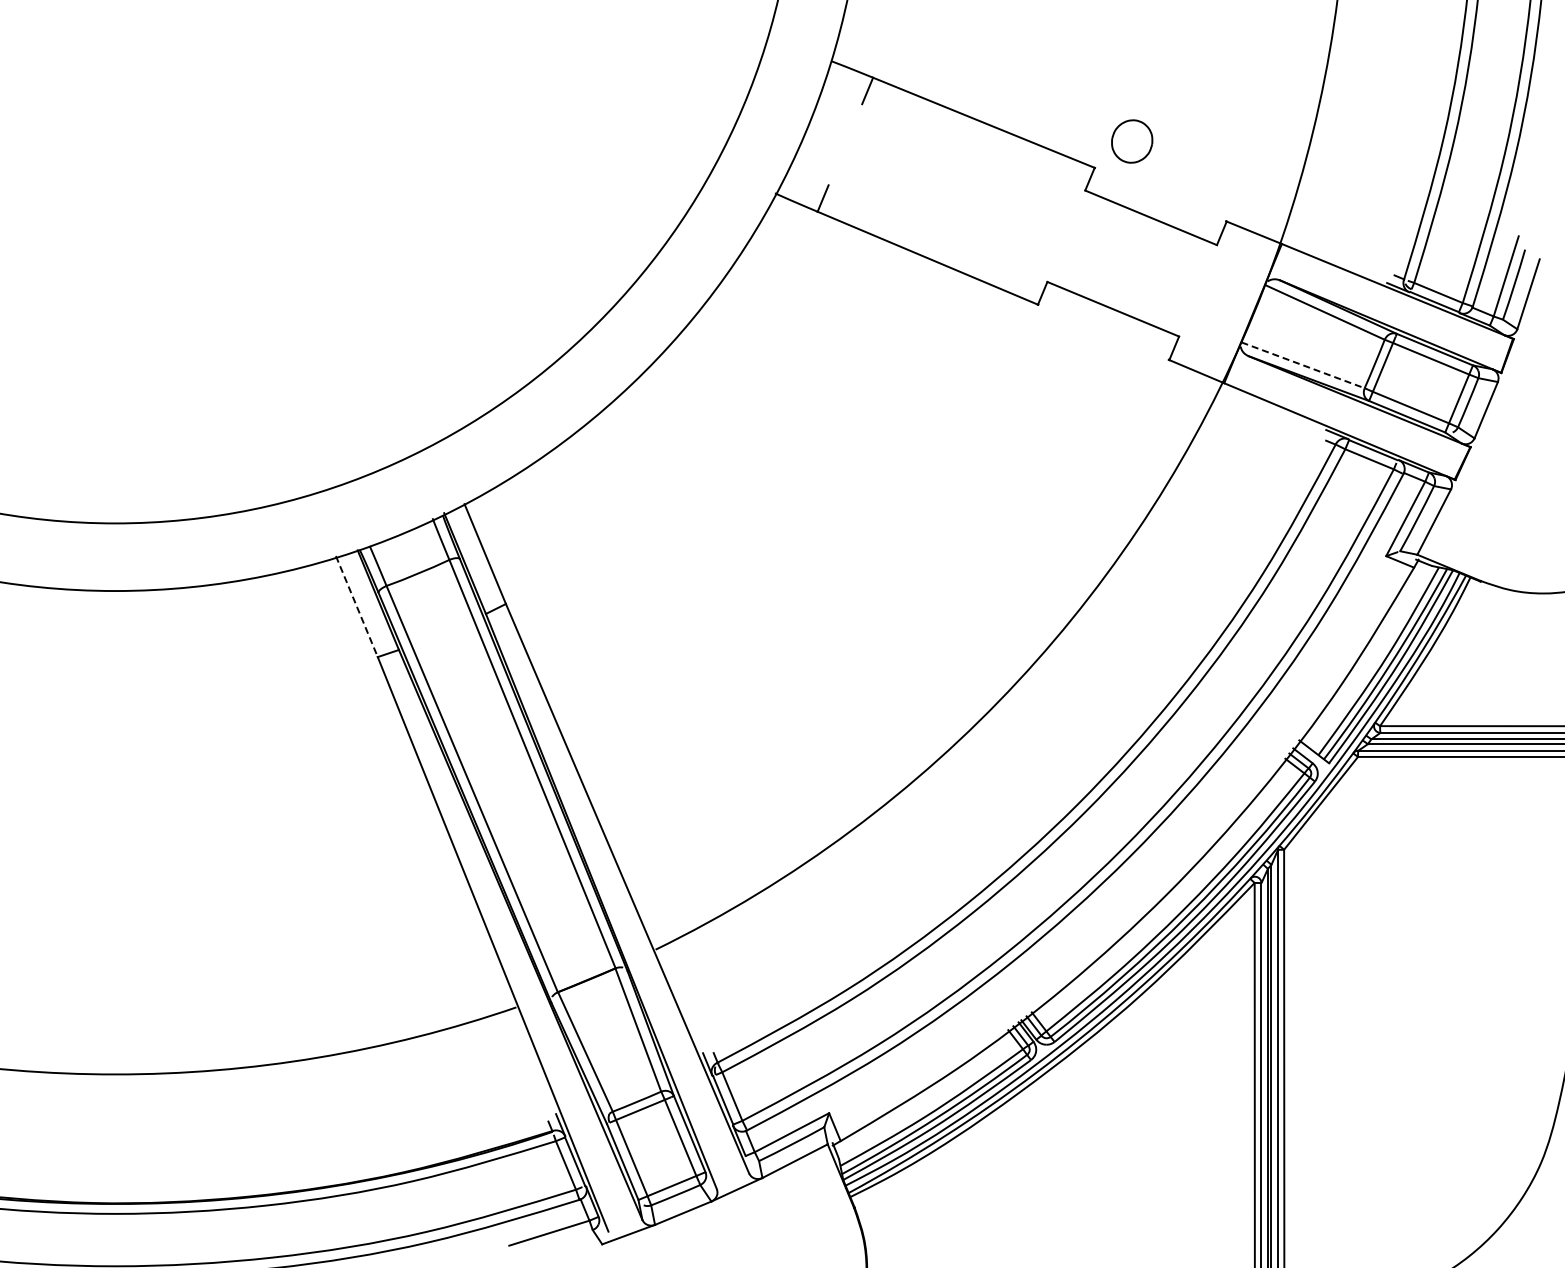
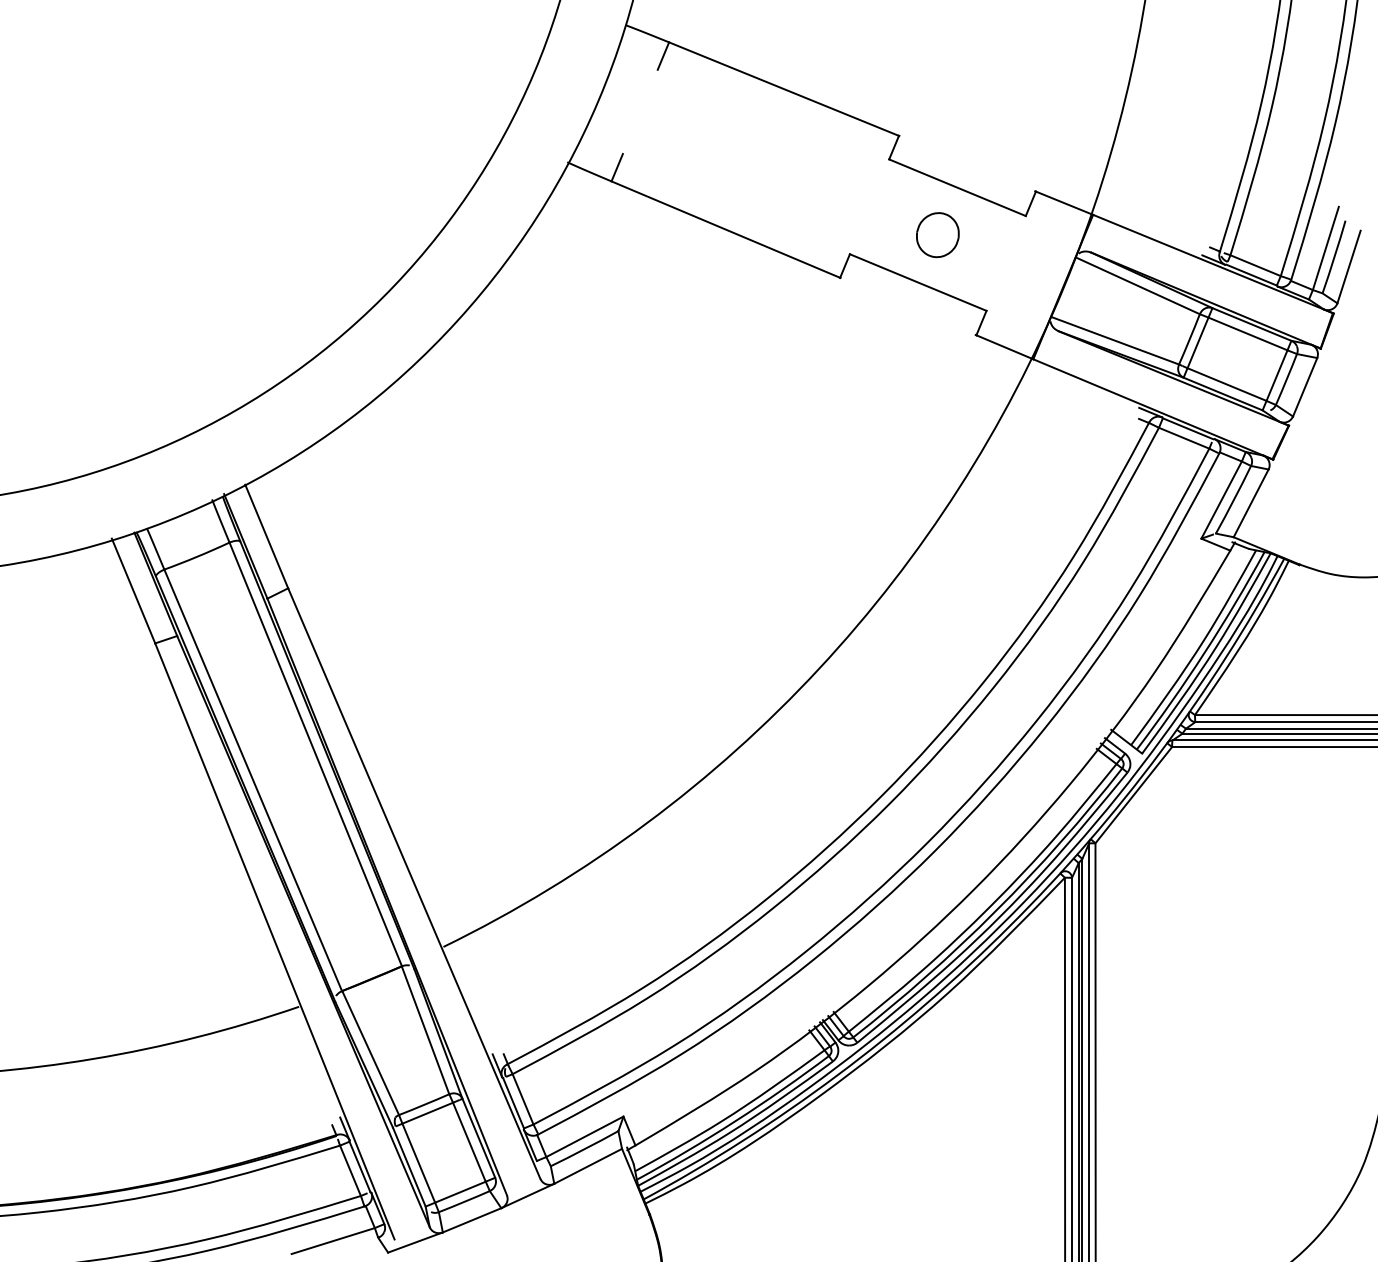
part: (1132, 141) -> (938, 235), moved
line: (1303, 365) -> (1115, 340), dashed -> solid
line: (356, 606) -> (133, 590), dashed -> solid

